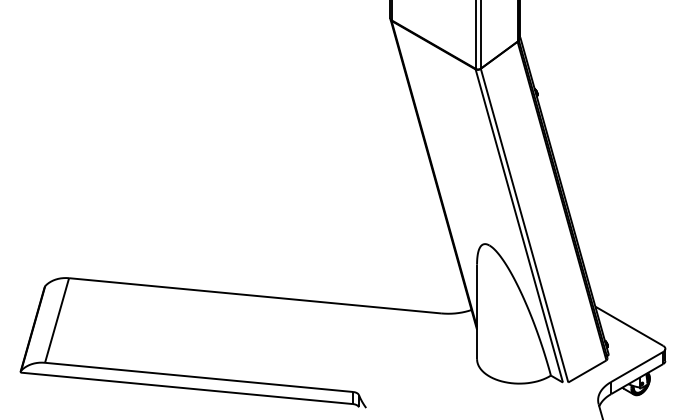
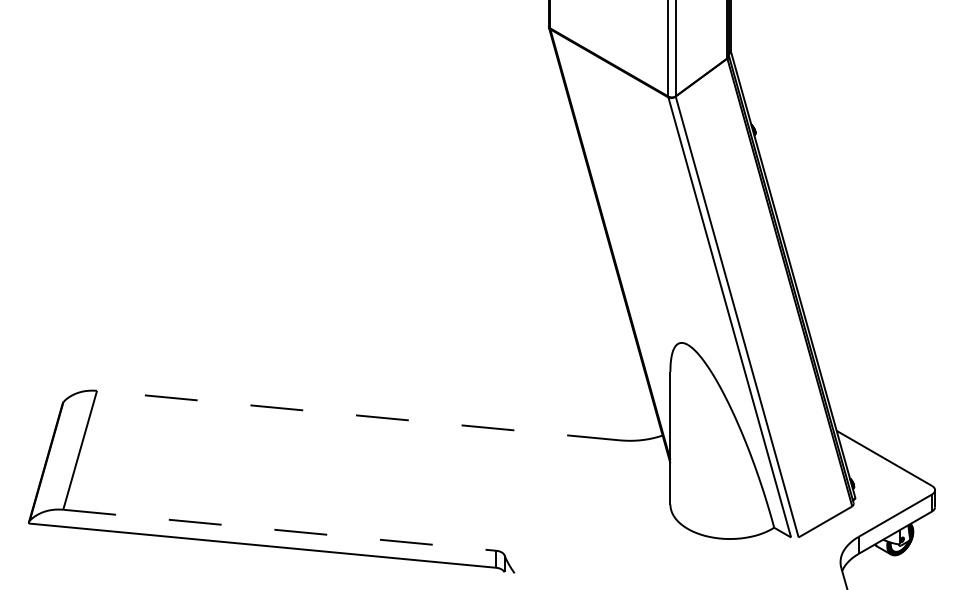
line: (255, 295) -> (359, 415), solid -> dashed
line: (199, 377) -> (280, 530), solid -> dashed

